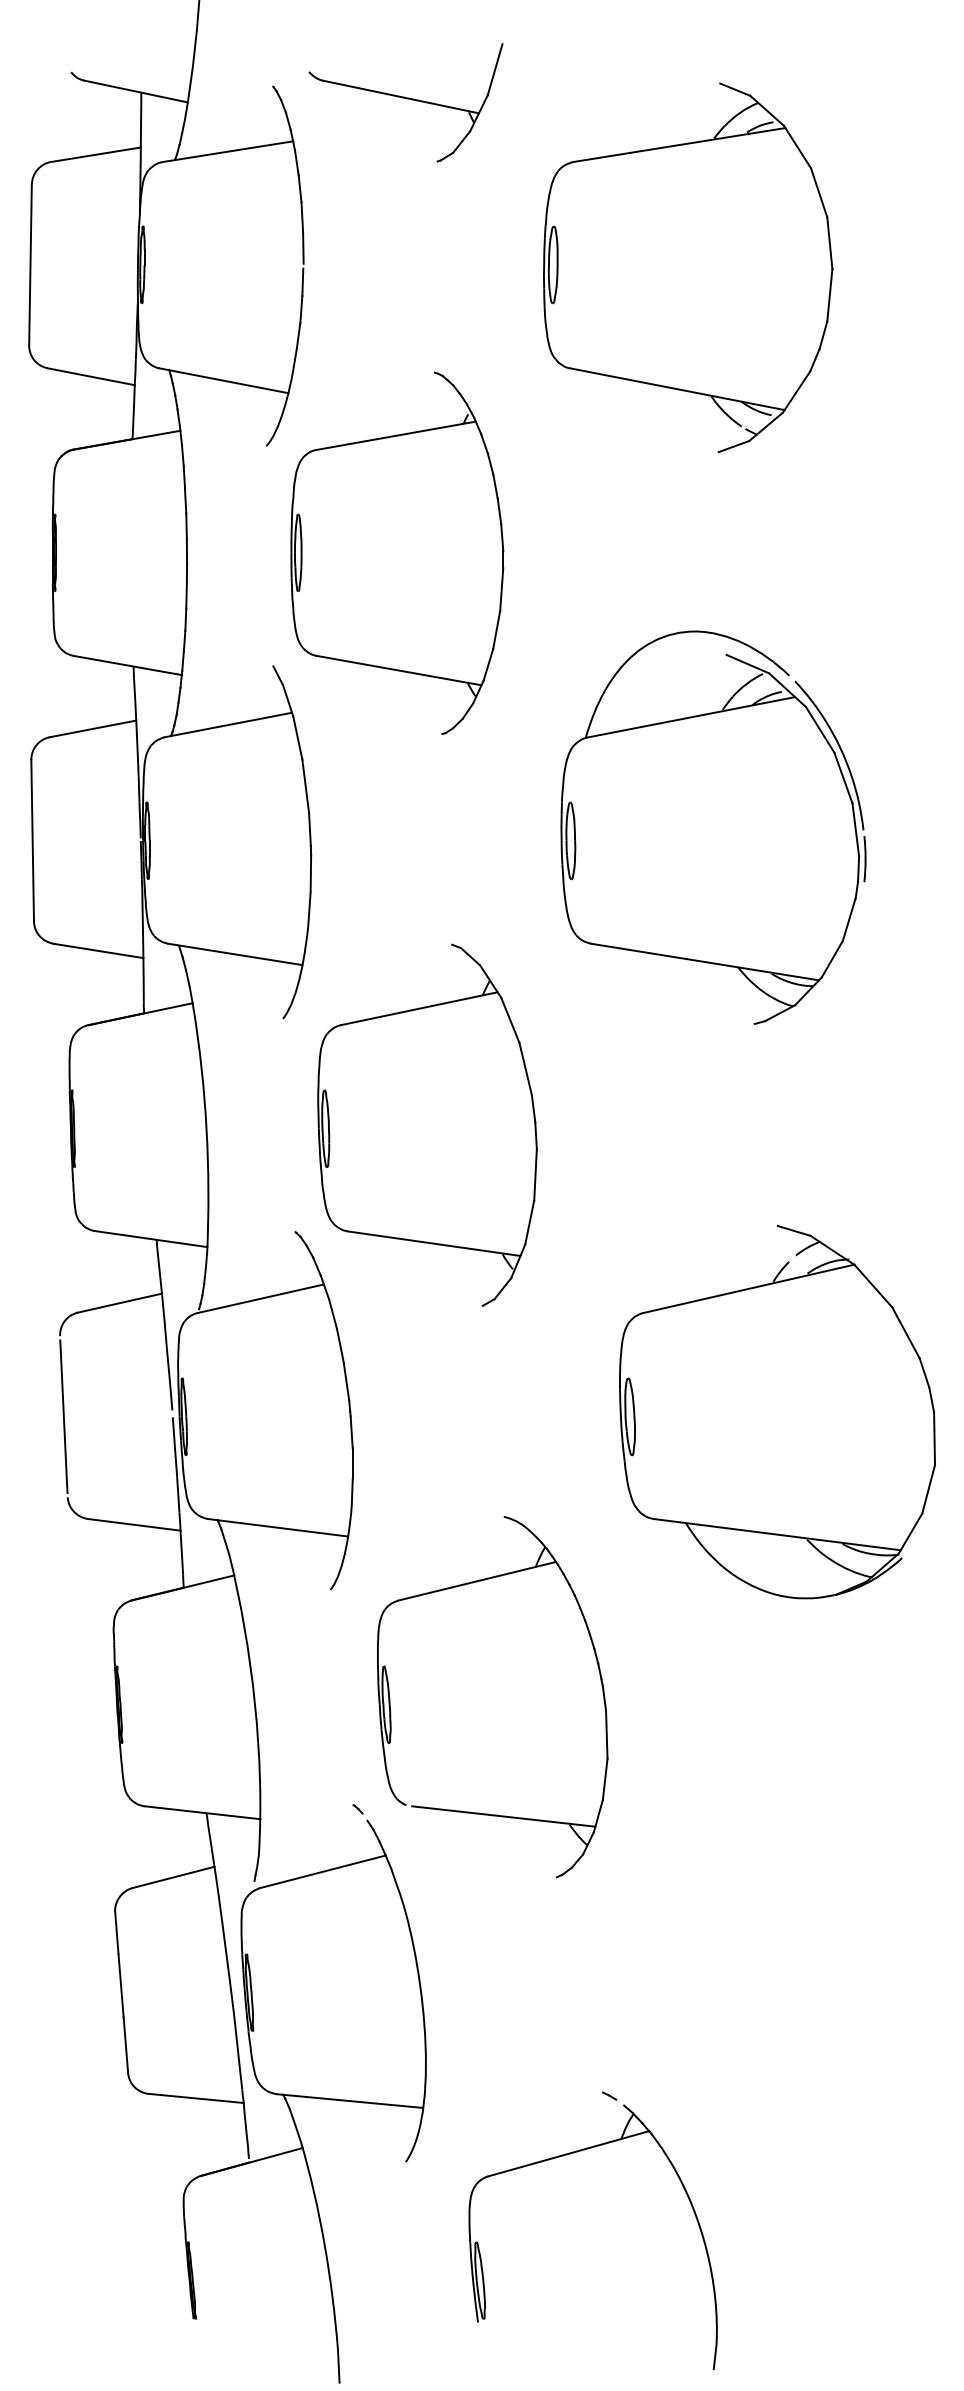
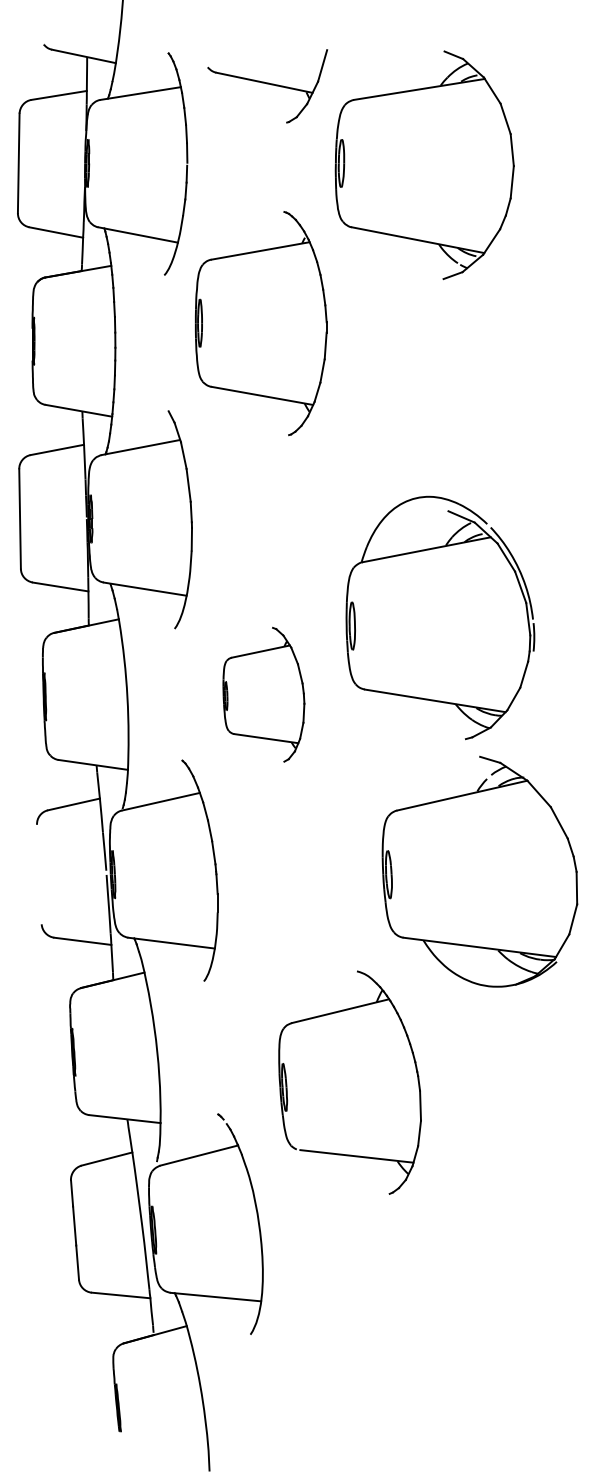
part: (405, 103) -> (267, 86), moved
part: (397, 553) -> (261, 323), moved
part: (713, 827) -> (440, 617), moved
part: (426, 1125) -> (263, 694), size x0.6
line: (64, 1416) -> (39, 874), removed
part: (391, 1698) -> (287, 1083), moved
part: (571, 2155) -> (352, 1330), removed

